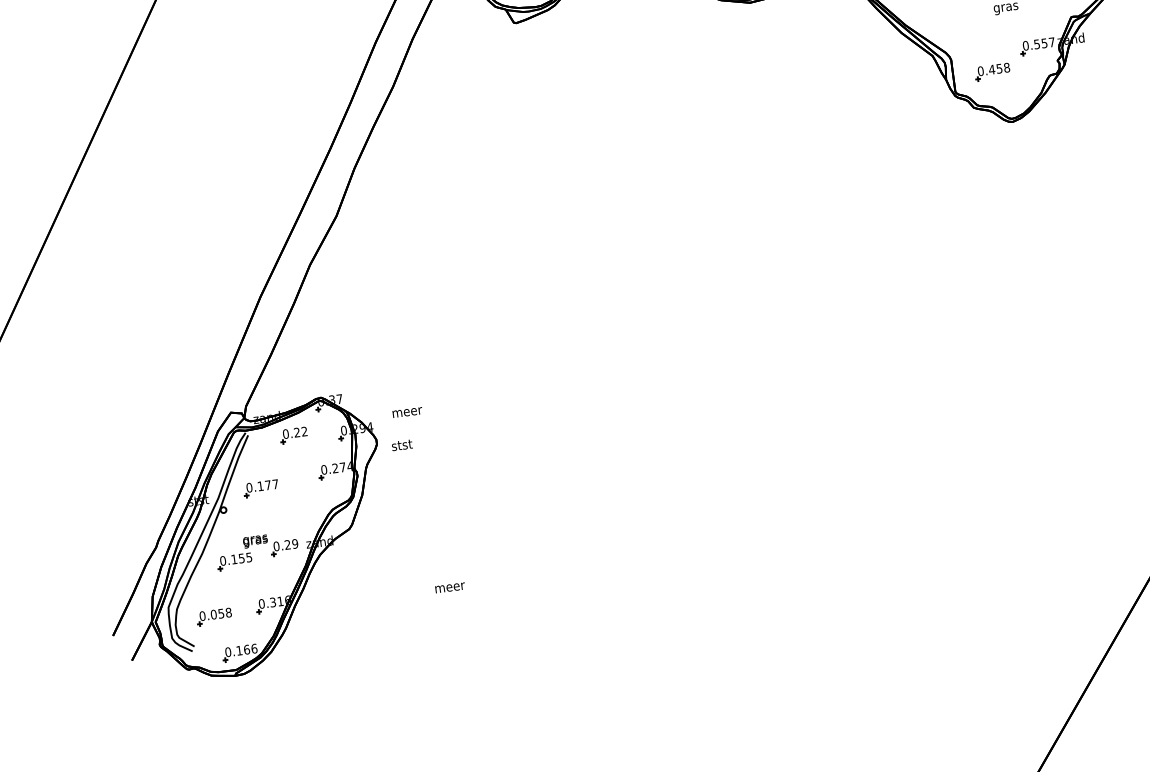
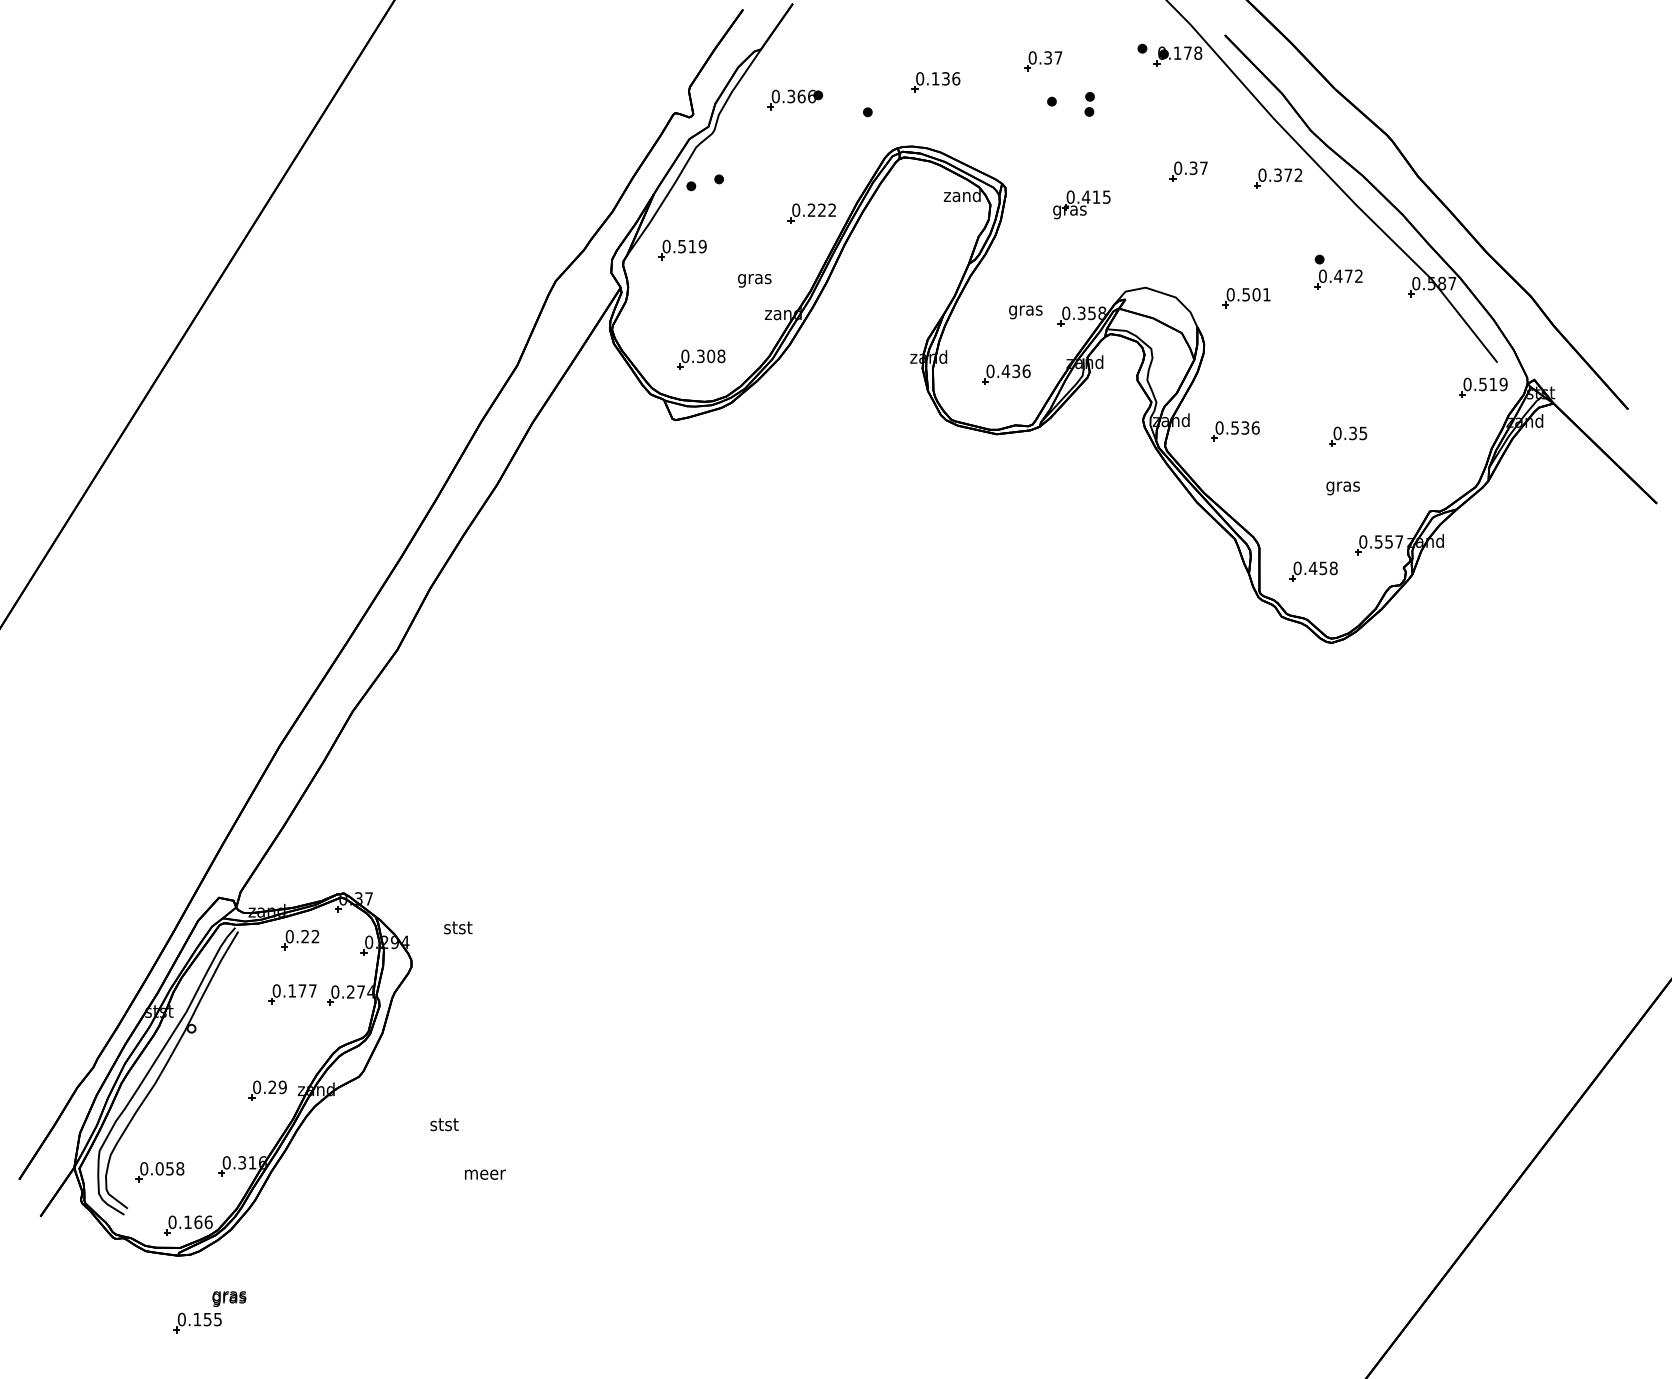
text: (407, 411) -> (458, 927), meer -> stst
text: (402, 445) -> (444, 1124), moved
part: (261, 488) -> (292, 994), moved
part: (242, 553) -> (209, 1312), moved

